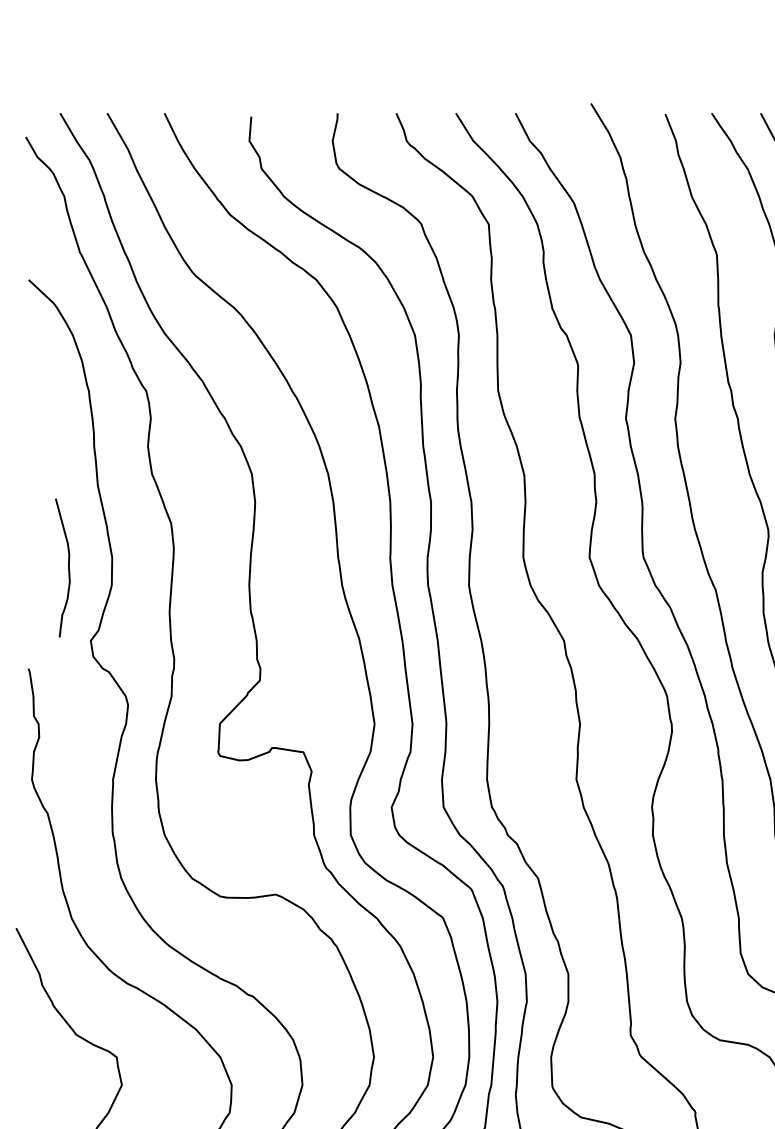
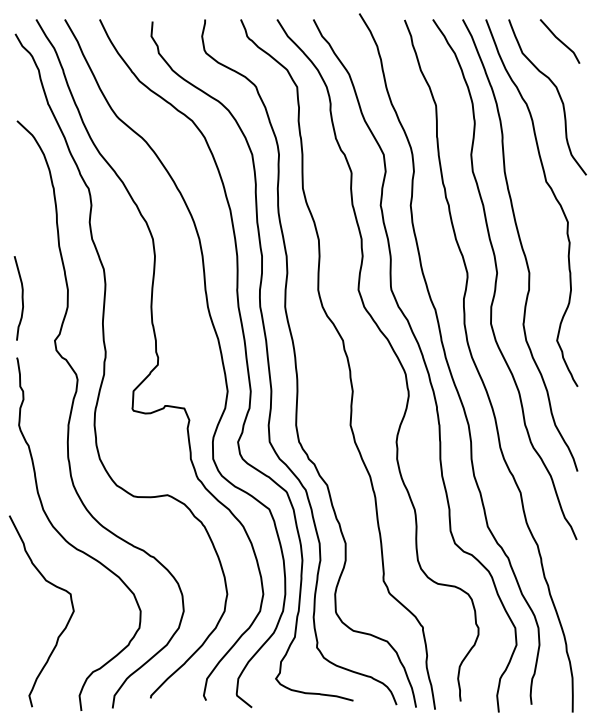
curve: (67, 568) -> (21, 298), moved

